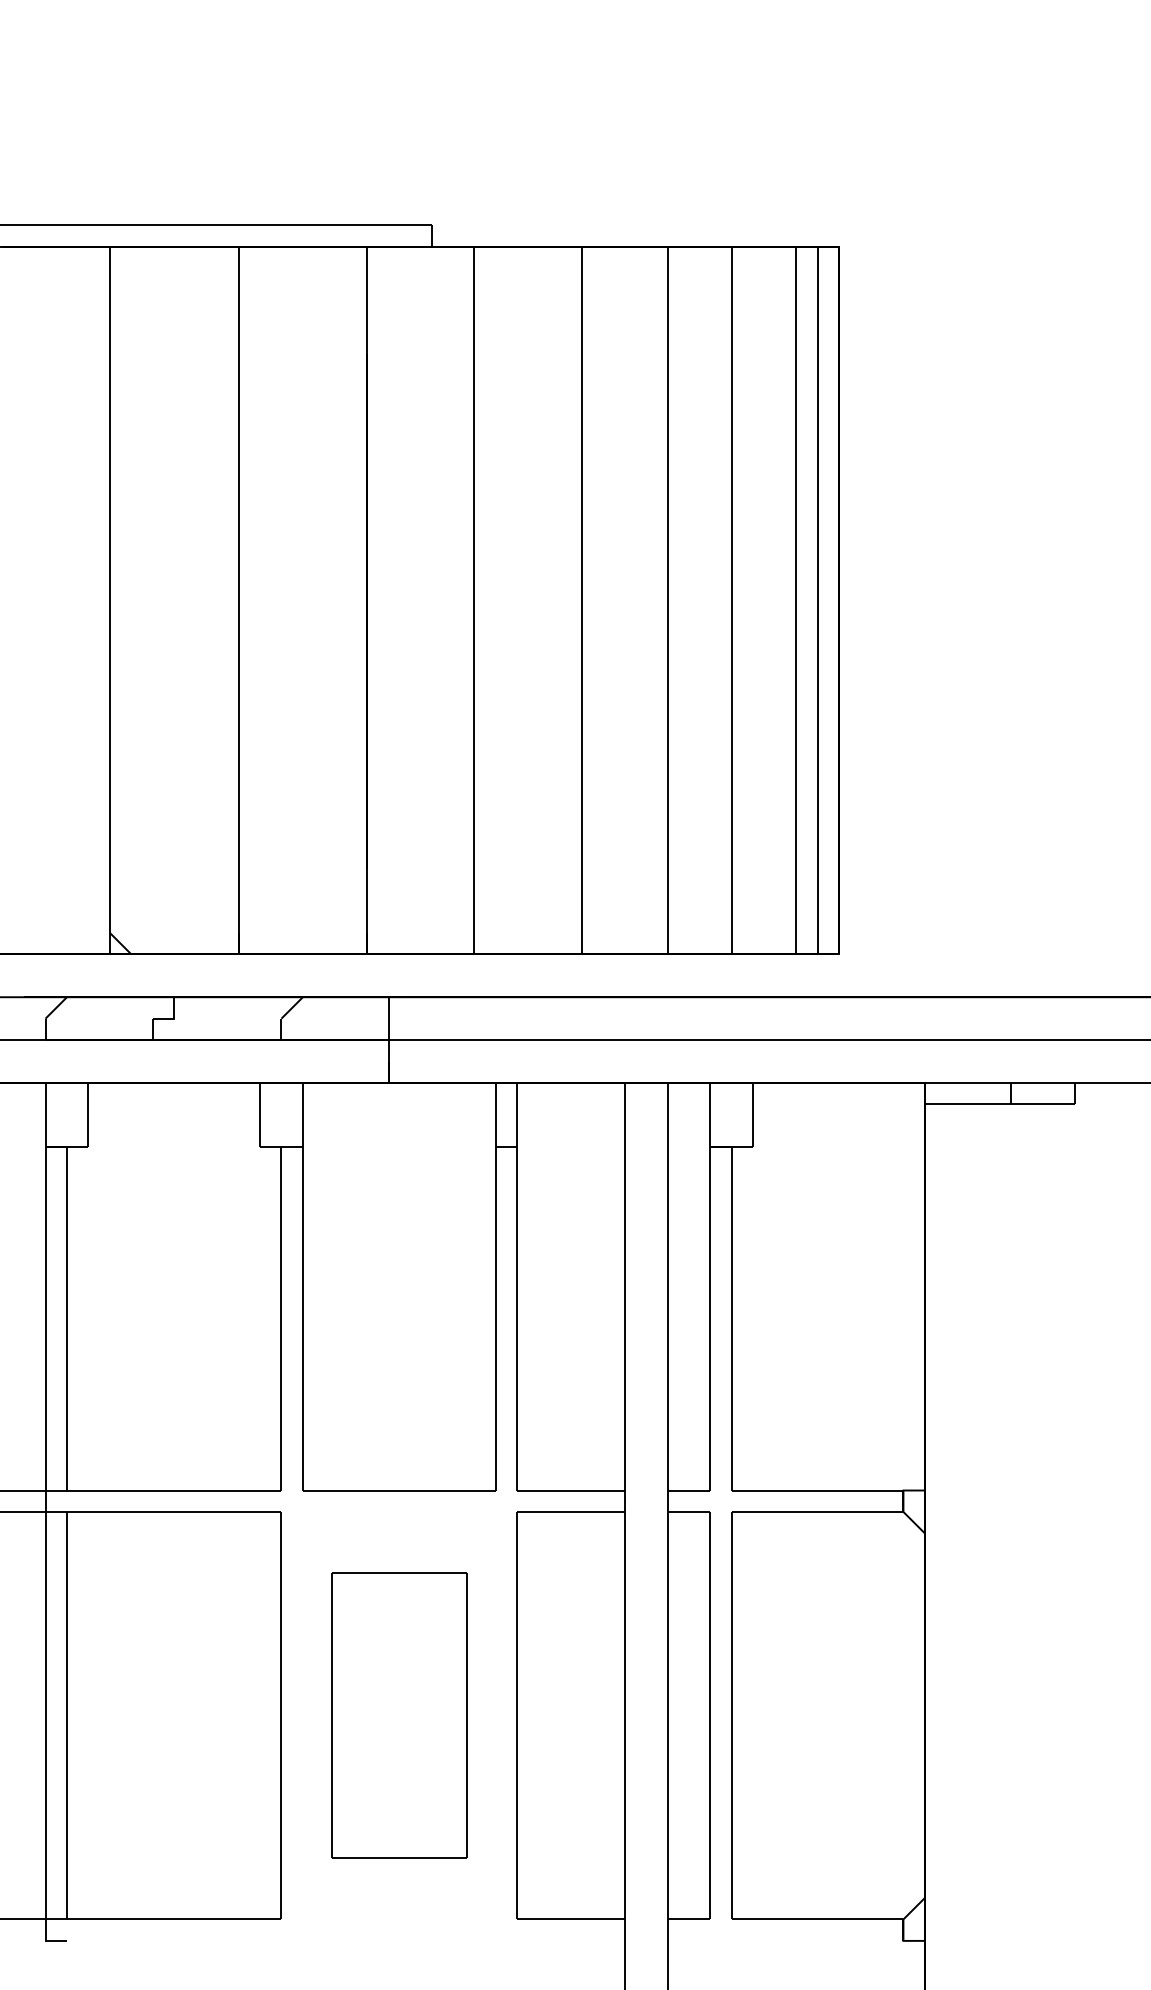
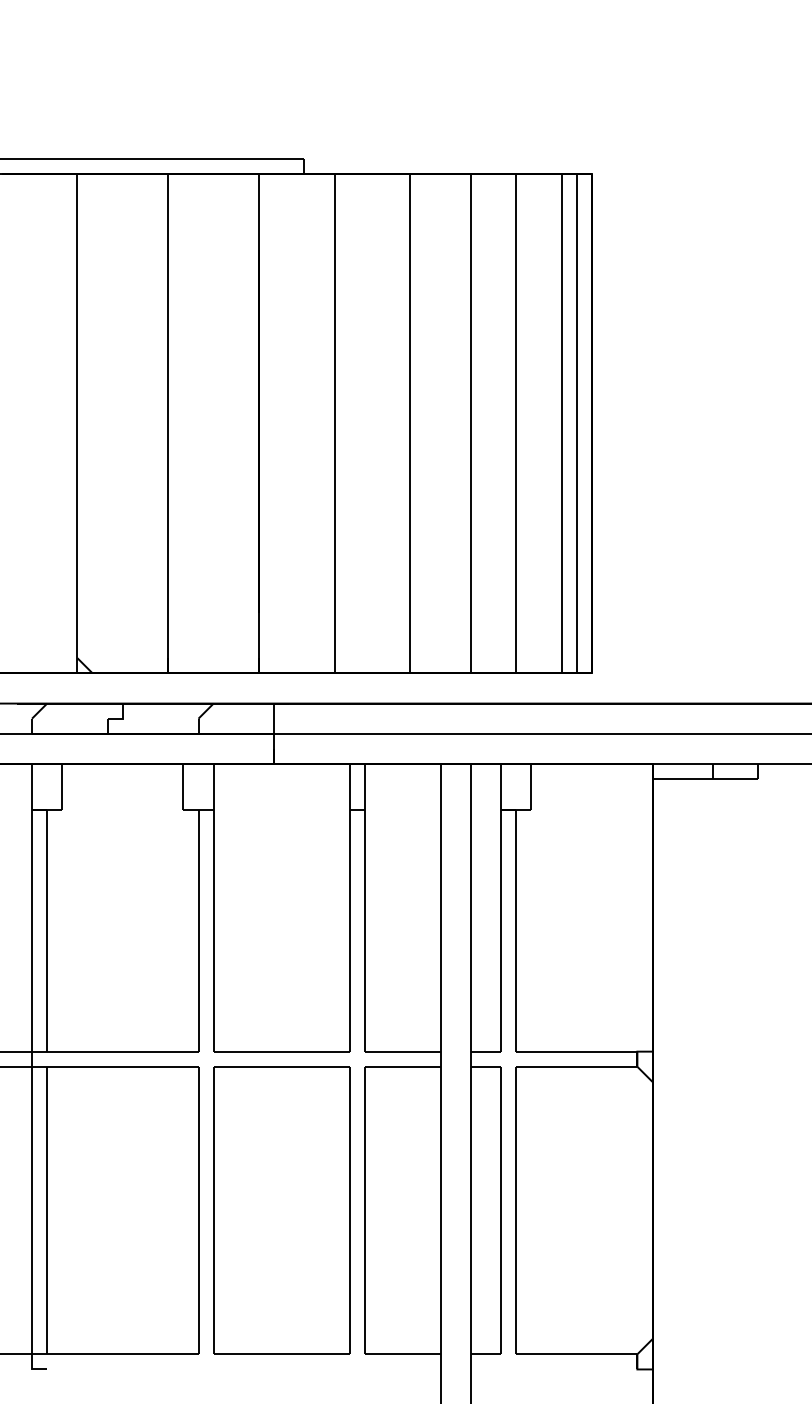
part: (399, 1715) -> (281, 1210), size x1.43

